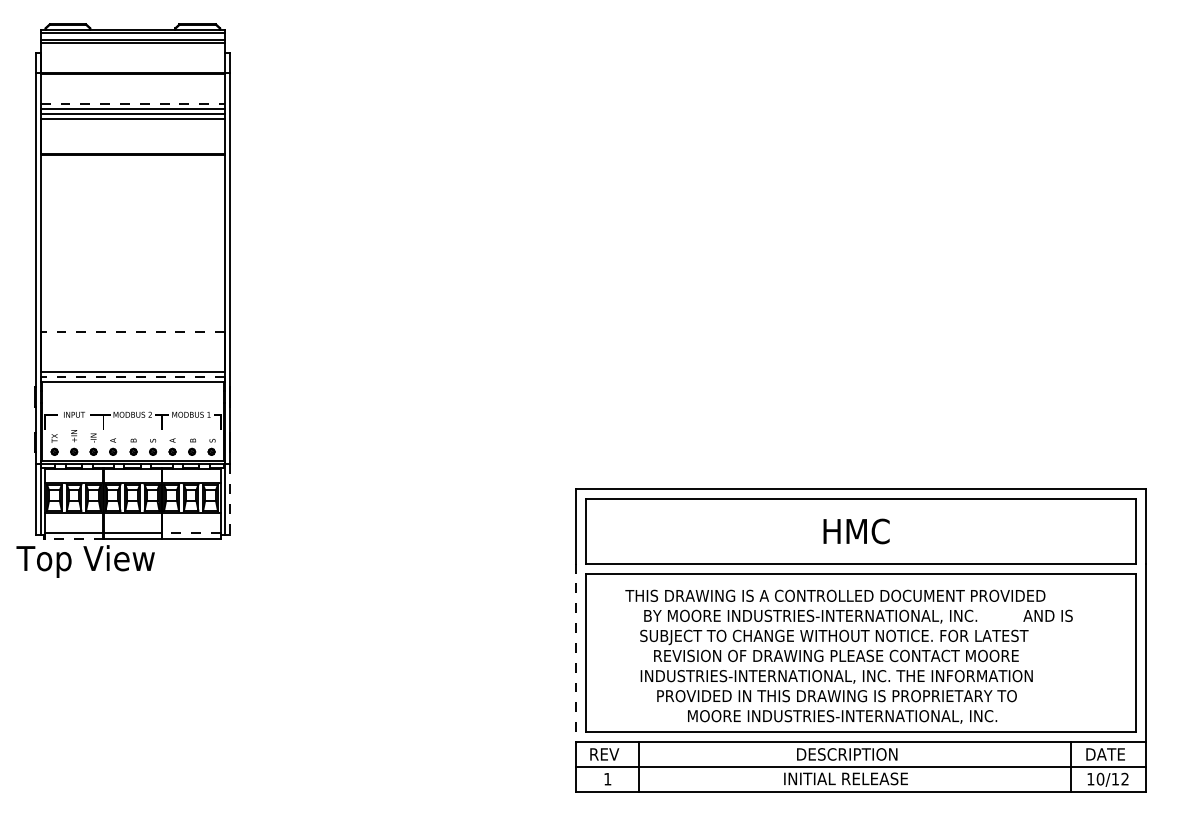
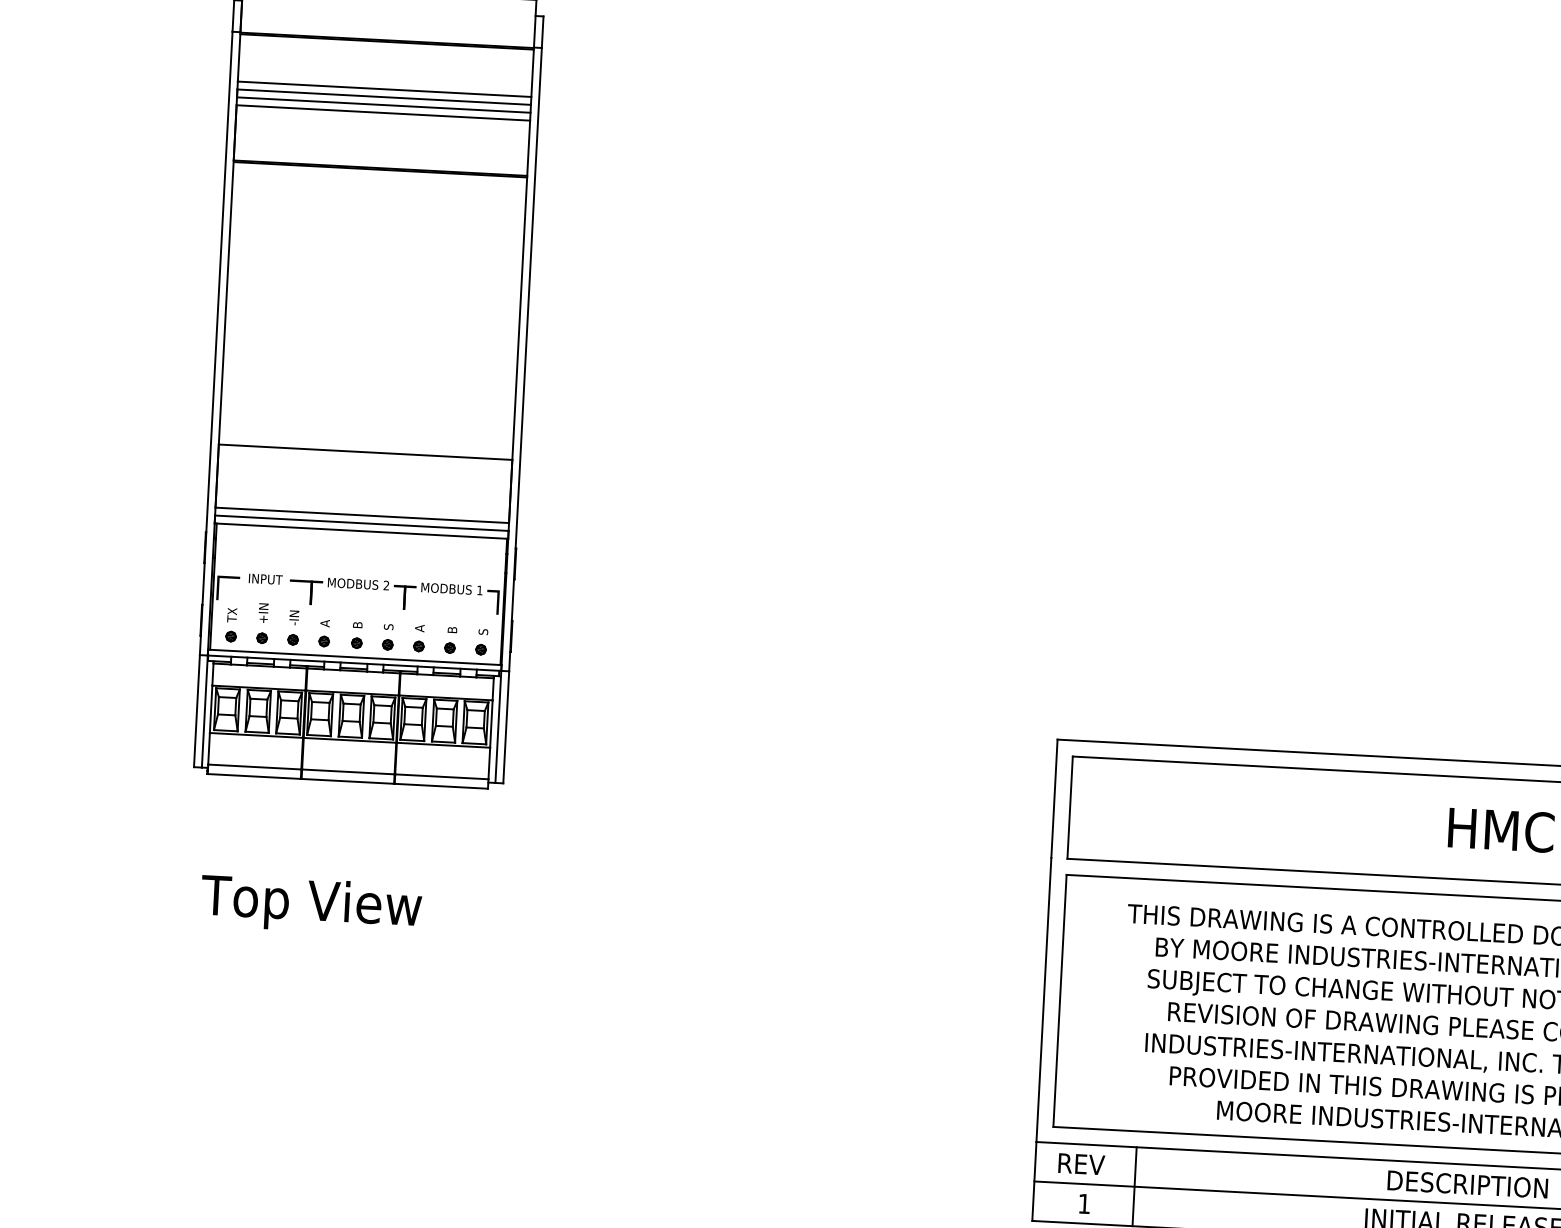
line: (133, 104) -> (385, 90), dashed -> solid
line: (132, 331) -> (365, 451), dashed -> solid
line: (132, 376) -> (361, 523), dashed -> solid
line: (229, 500) -> (505, 728), dashed -> solid
line: (190, 532) -> (440, 776), dashed -> solid
line: (73, 538) -> (253, 776), dashed -> solid
text: (85, 561) -> (310, 905), moved
line: (575, 653) -> (1043, 1001), dashed -> solid

